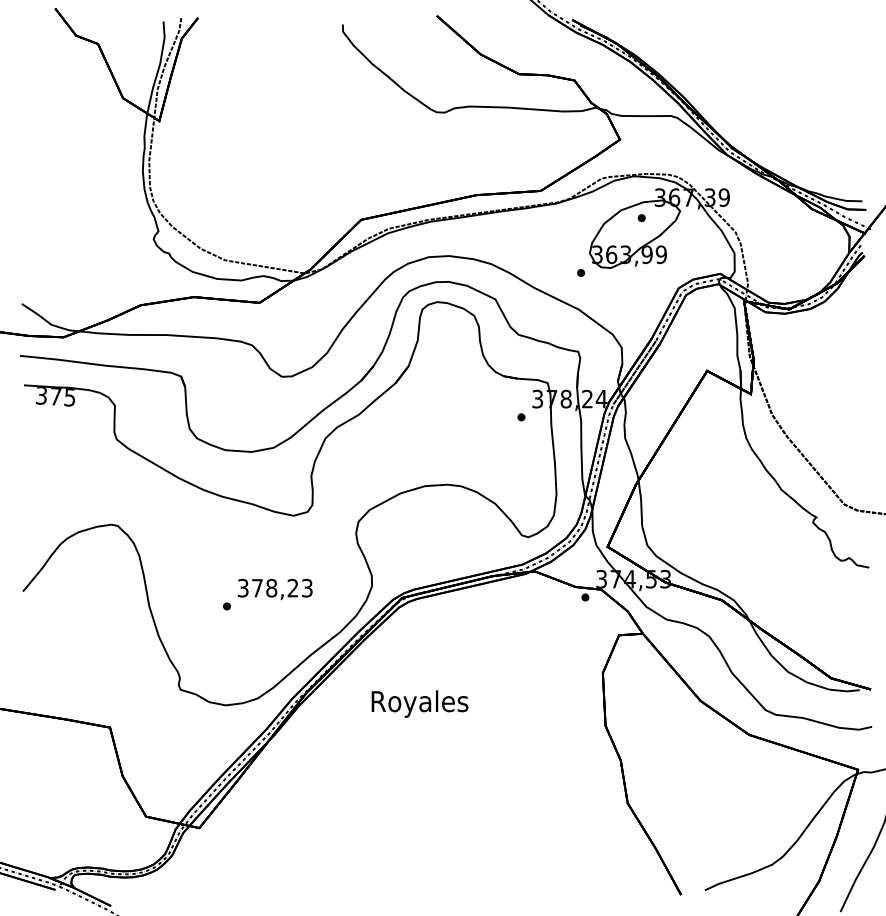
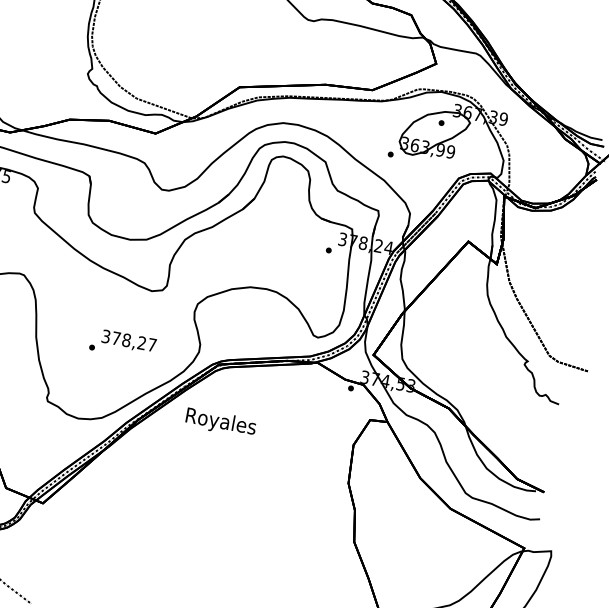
text: (307, 587) -> (152, 344), 378,23 -> 378,27
text: (419, 703) -> (220, 422), moved

